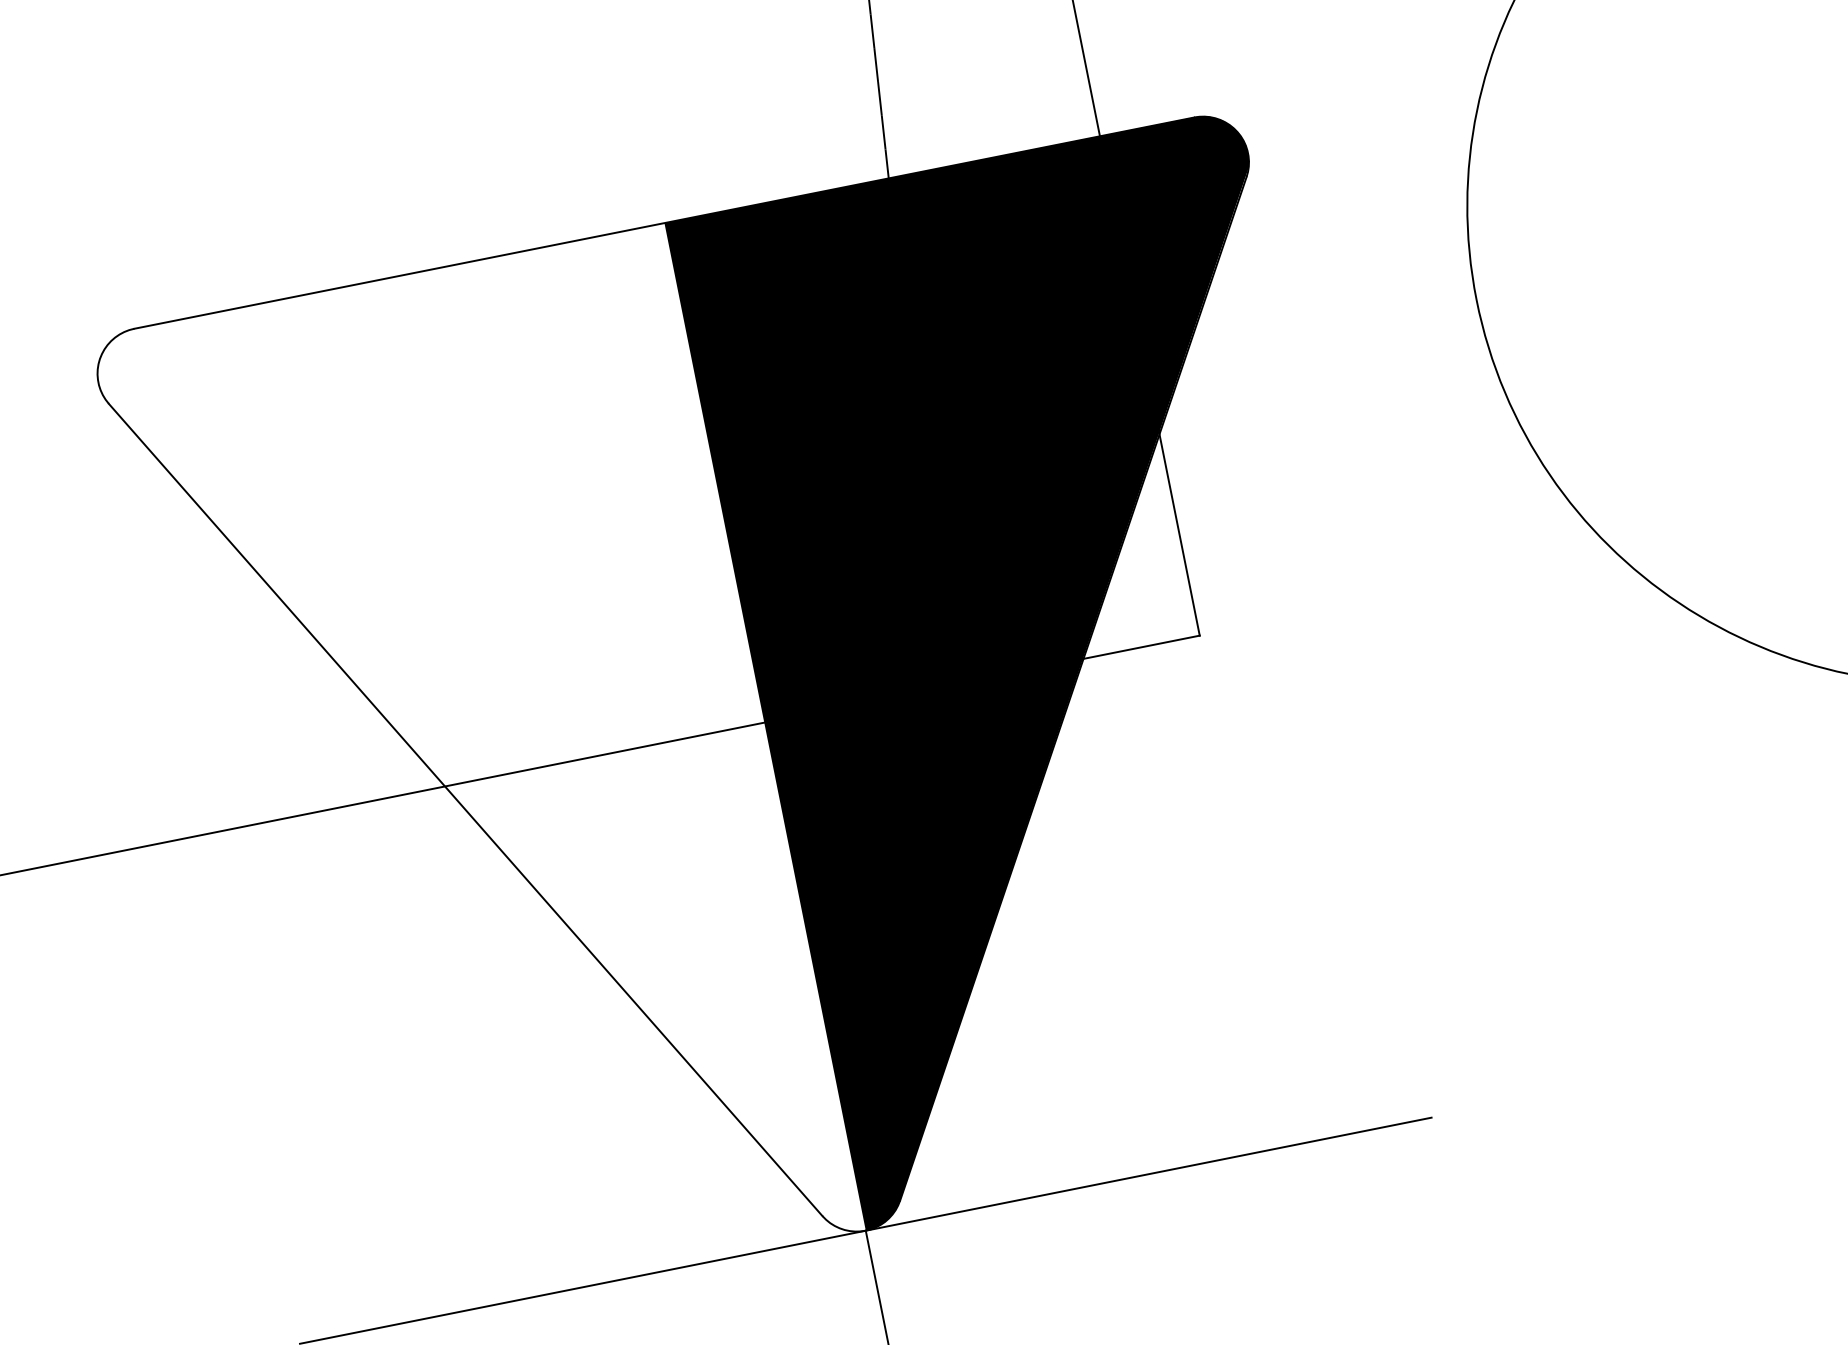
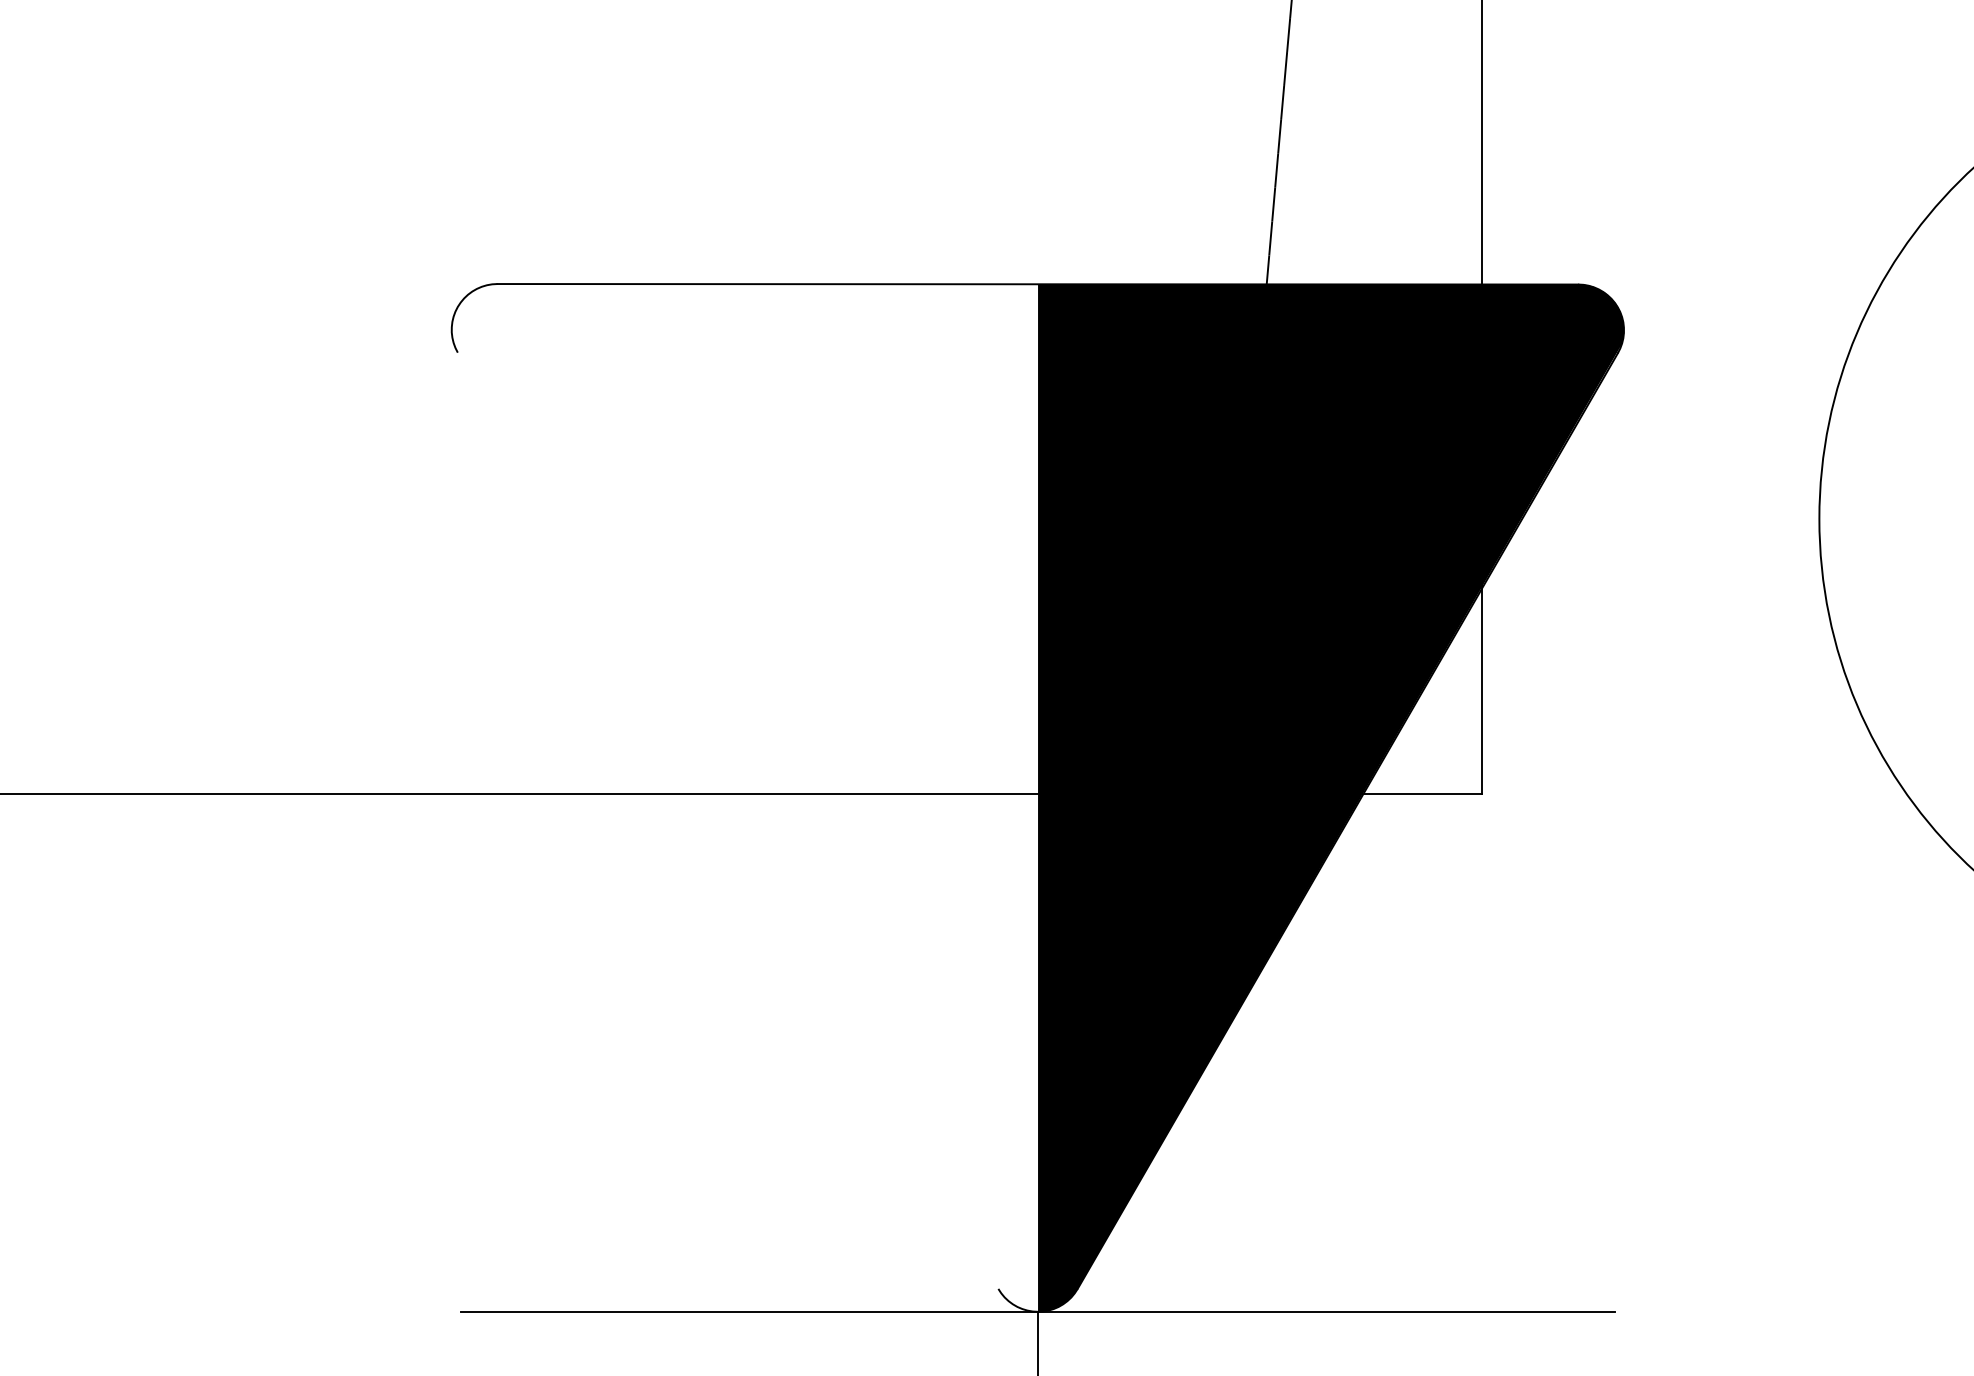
line: (465, 809) -> (727, 820), removed

